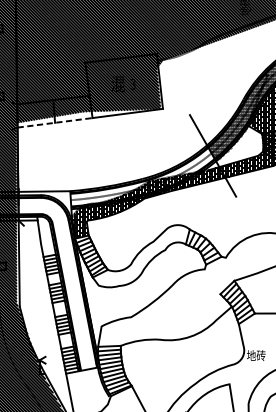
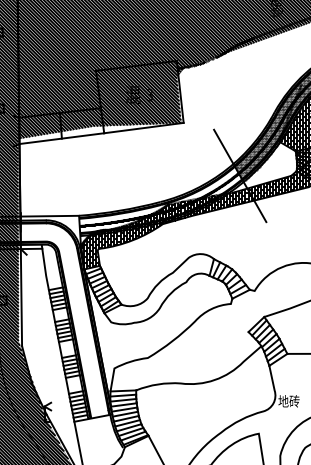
line: (54, 122) -> (61, 138), dashed -> solid

